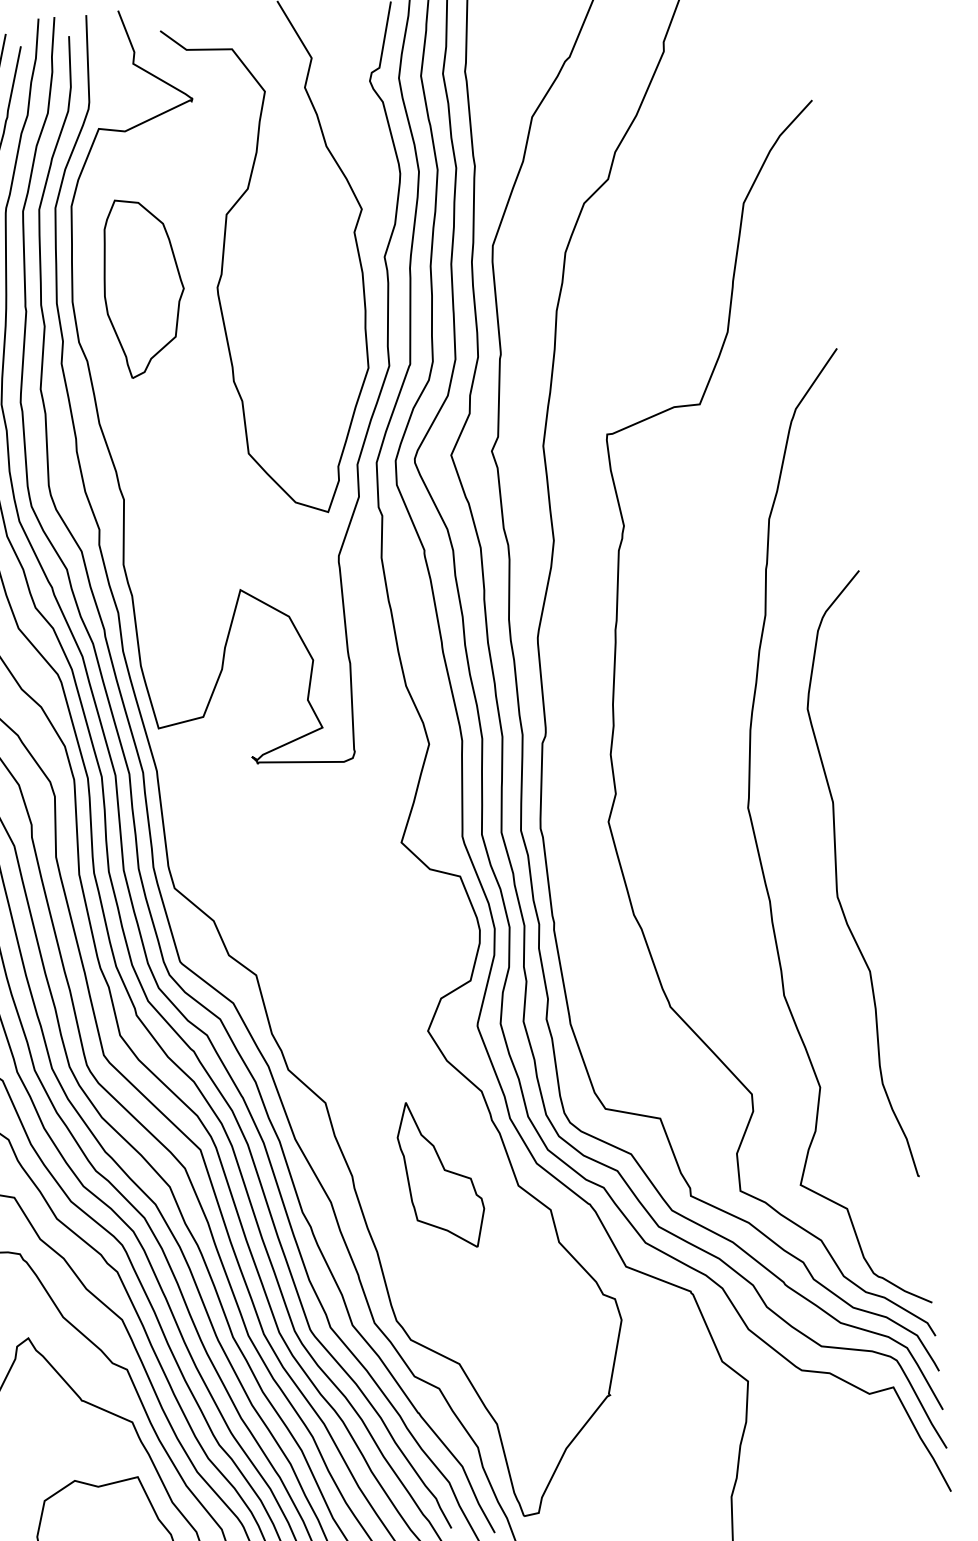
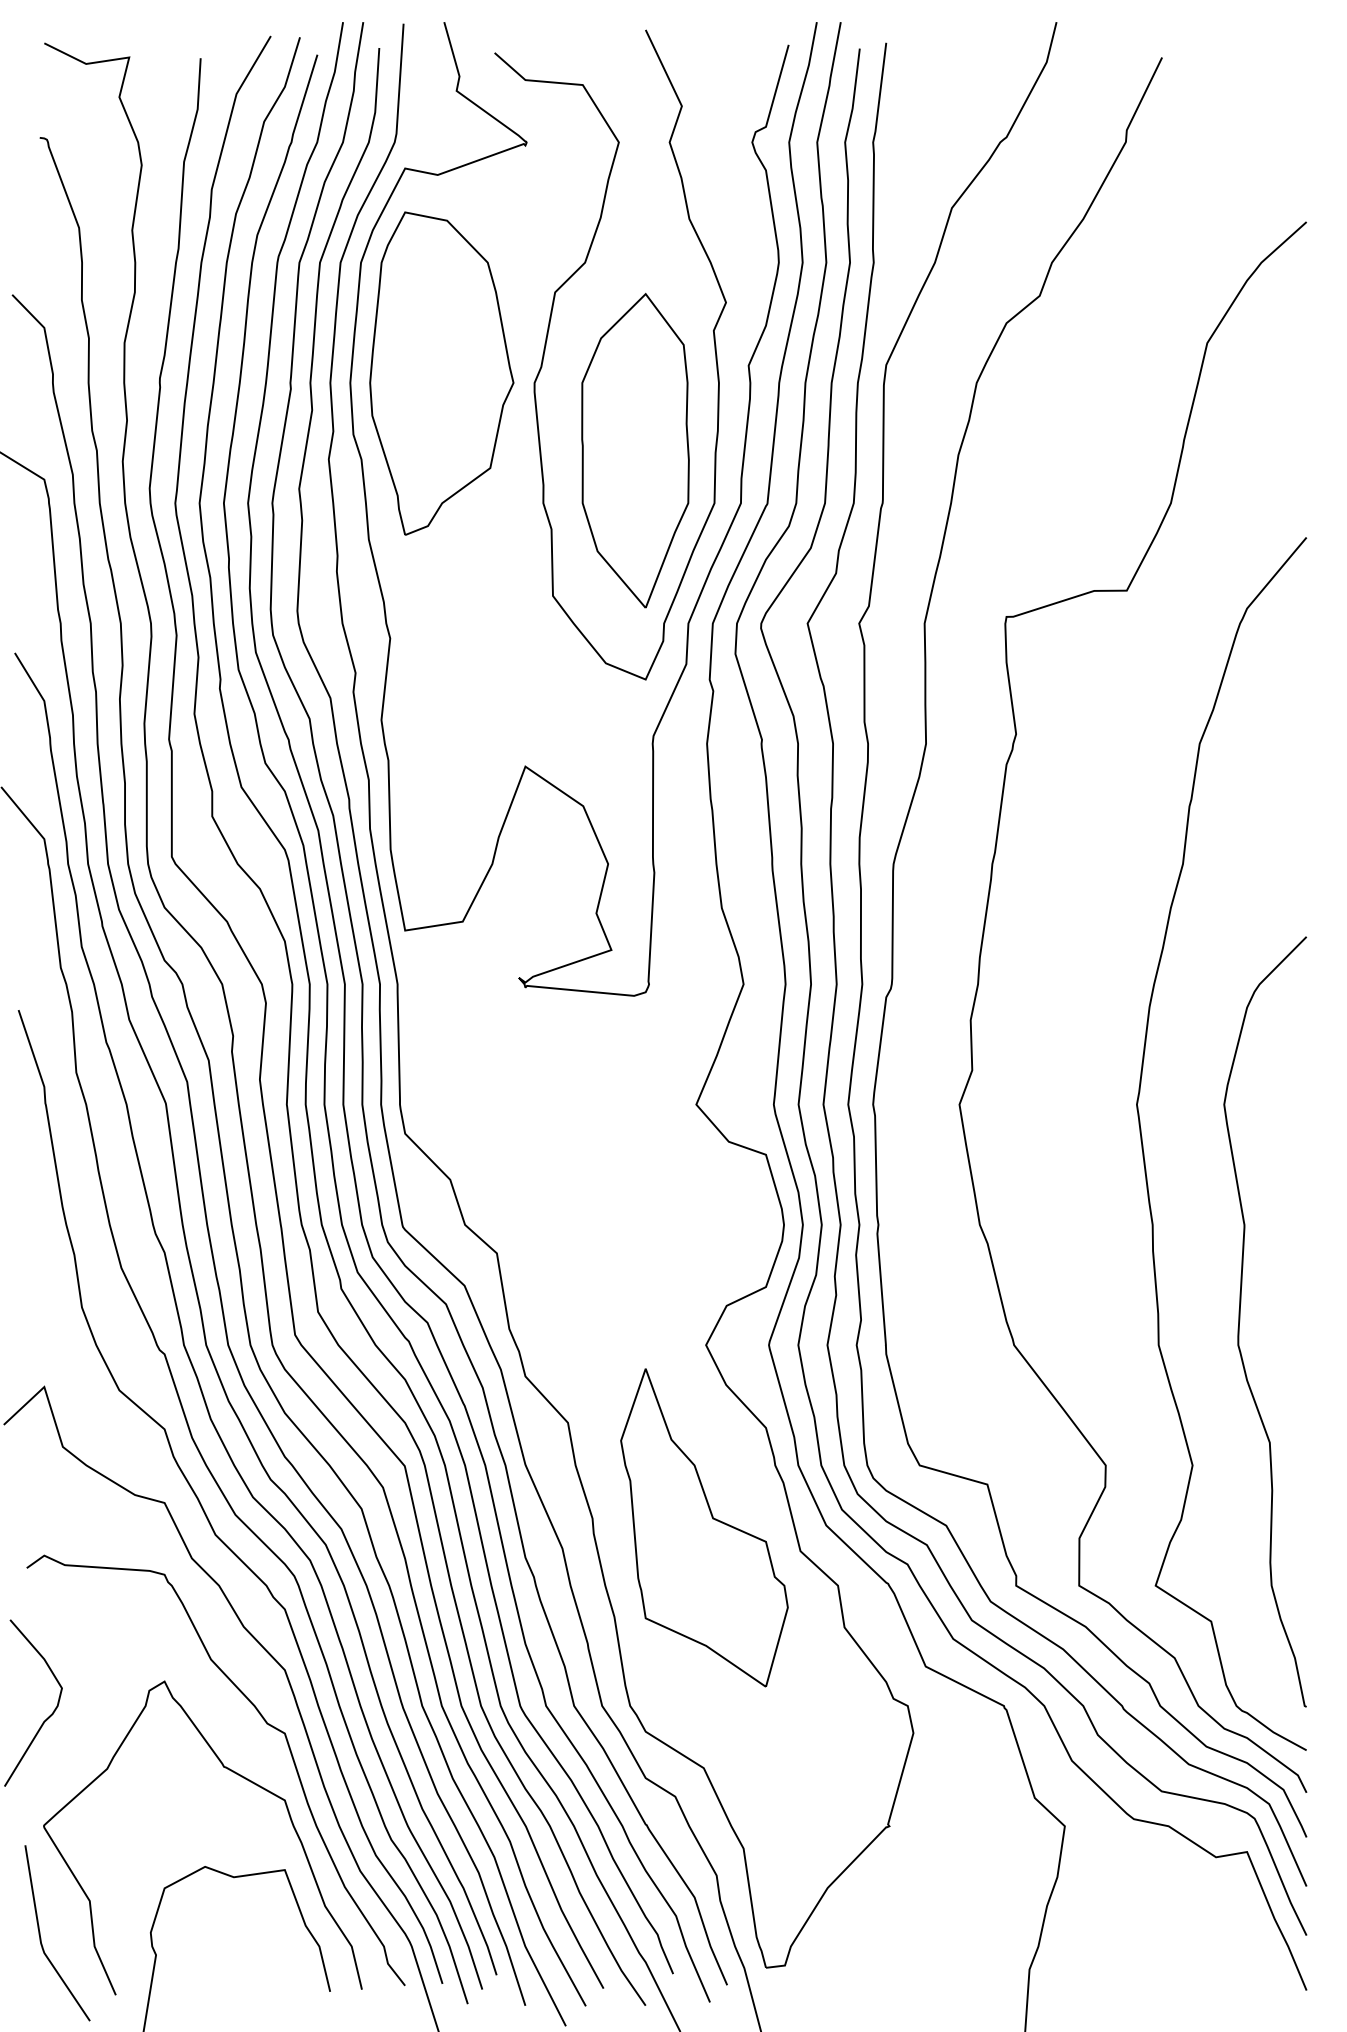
part: (143, 287) -> (441, 373), size x1.43
part: (302, 332) -> (635, 450), added
curve: (837, 878) -> (1240, 1321), moved
part: (441, 1174) -> (704, 1527), size x1.67

